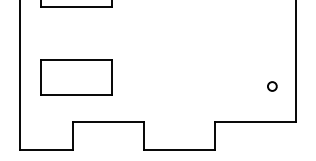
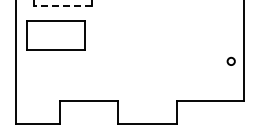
line: (76, 6) -> (62, 5), solid -> dashed
part: (76, 78) -> (55, 35), moved
circle: (271, 85) -> (230, 60), moved

